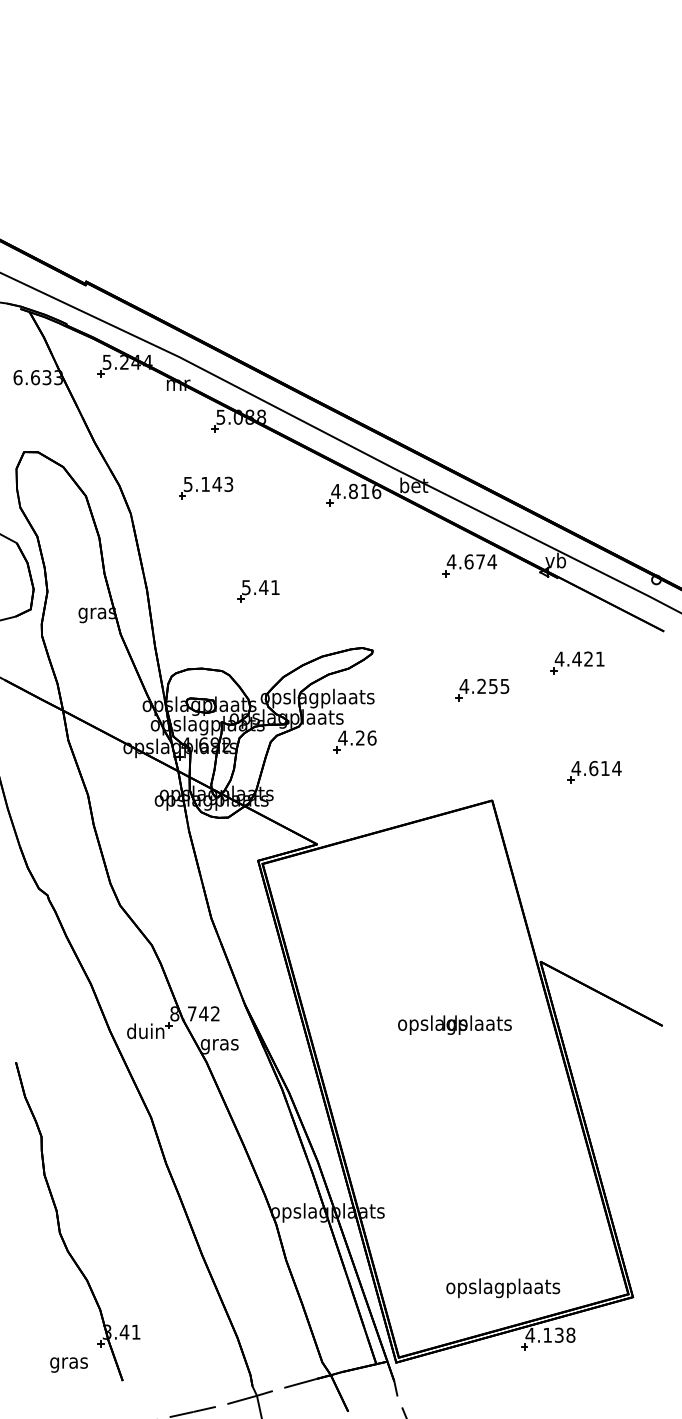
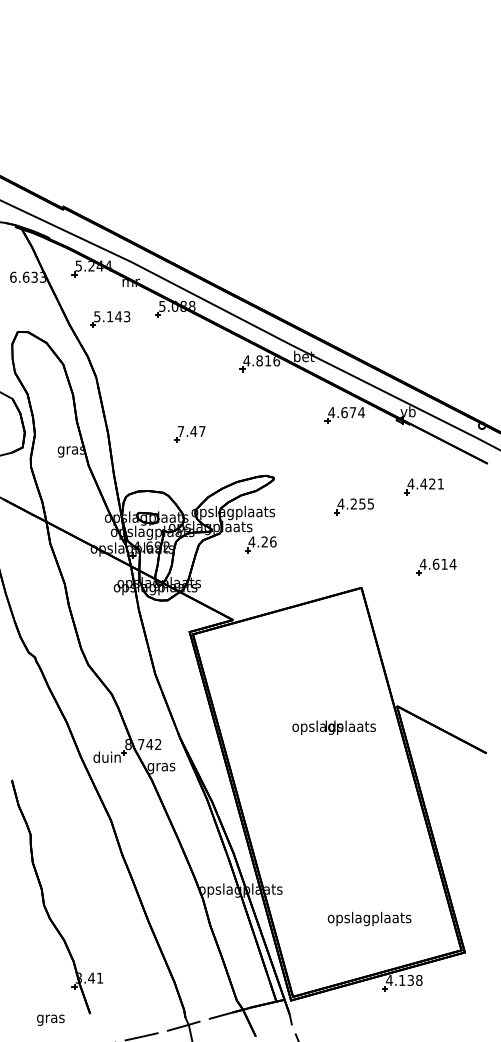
part: (206, 488) -> (110, 319), moved
text: (260, 587) -> (191, 431), 5.41 -> 7.47
text: (454, 1024) -> (333, 727), moved
text: (503, 1287) -> (369, 918), moved
text: (68, 1363) -> (50, 1019), moved

